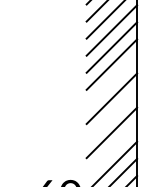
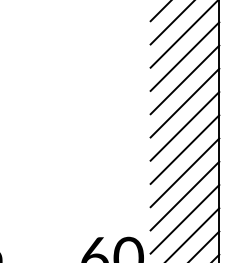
line: (111, 81) -> (184, 102), added
line: (111, 115) -> (184, 149), added
line: (111, 149) -> (184, 195), added

